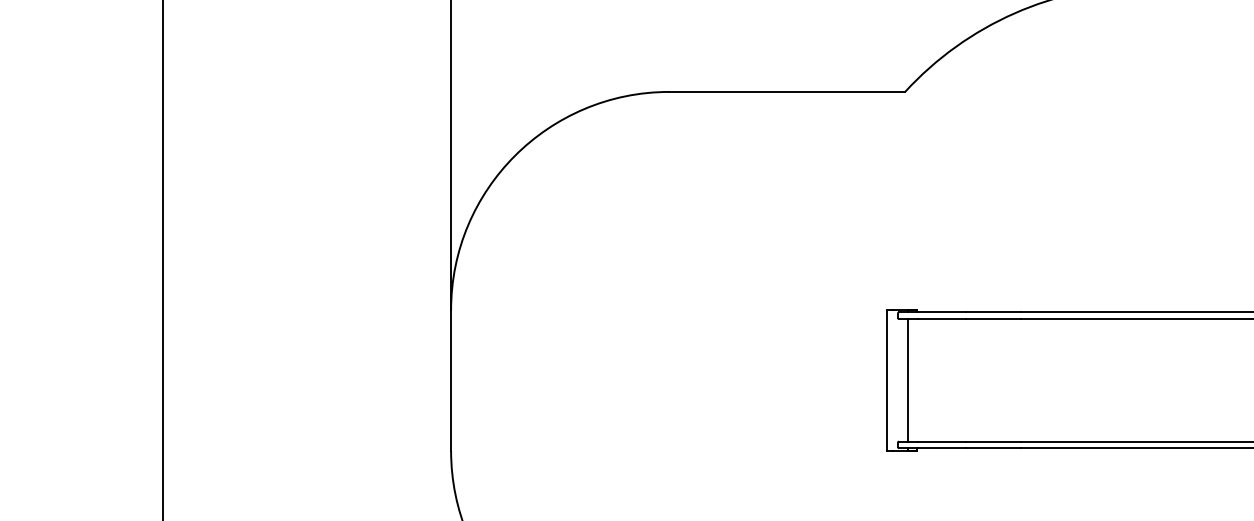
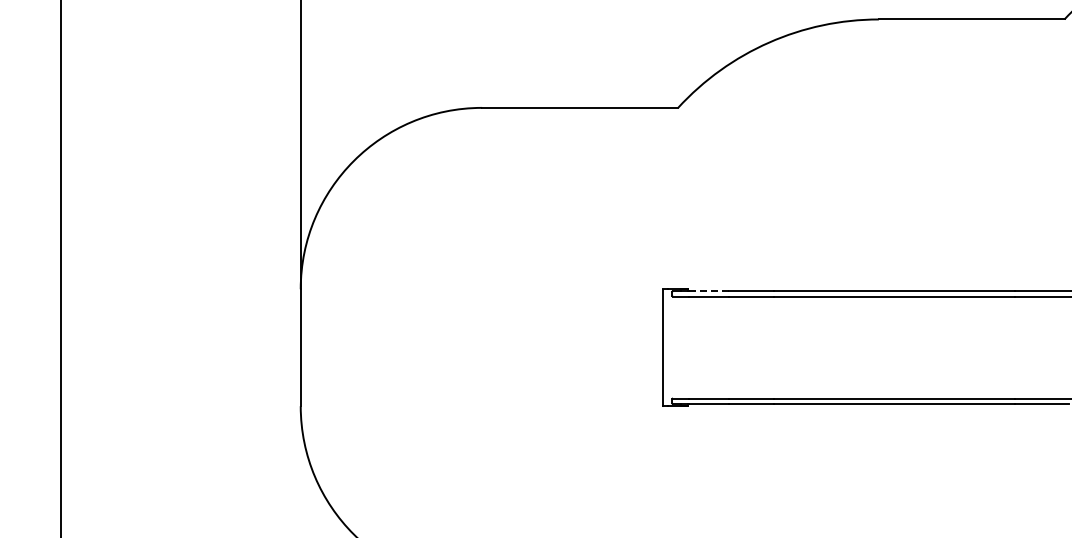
line: (941, 312) -> (708, 291), solid -> dashed
line: (907, 380) -> (680, 347), removed

